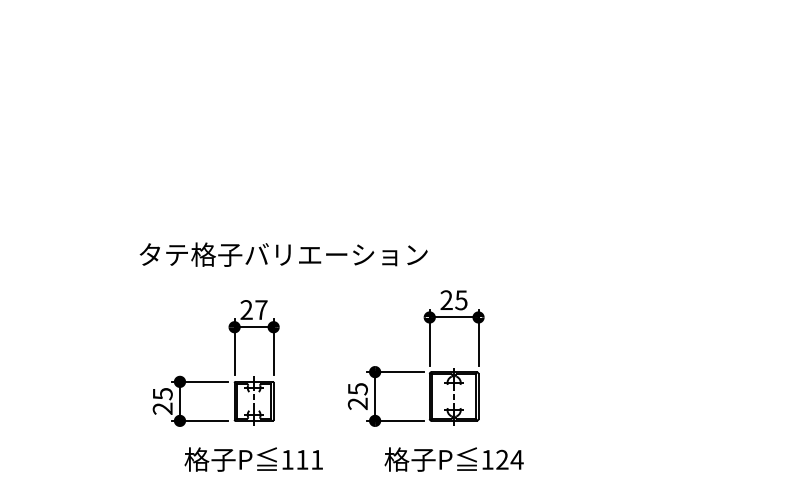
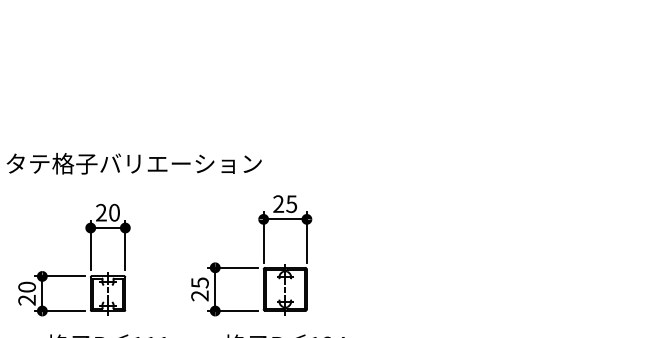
text: (261, 310) -> (114, 213), 27 -> 20
text: (162, 394) -> (26, 287), 25 -> 20

